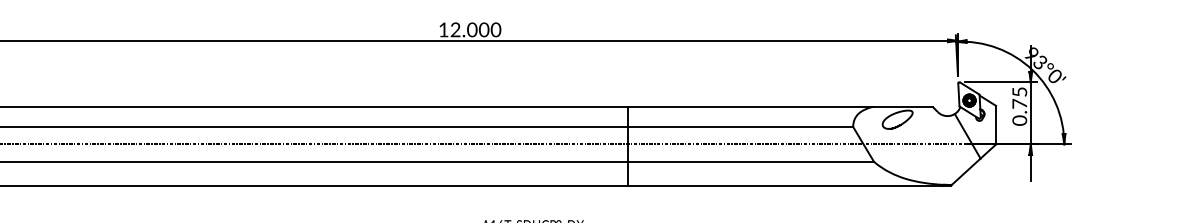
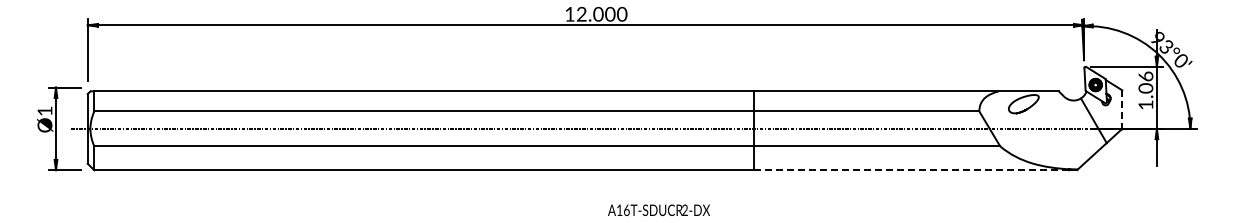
text: (1019, 106) -> (1145, 90), 0.75 -> 1.06
line: (996, 126) -> (1122, 110), solid -> dashed
line: (785, 186) -> (911, 170), solid -> dashed

